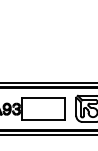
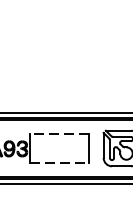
line: (43, 98) -> (59, 134), solid -> dashed
line: (43, 119) -> (59, 162), solid -> dashed

